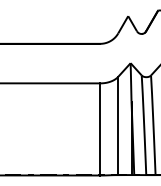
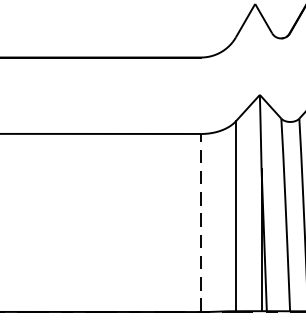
line: (100, 128) -> (201, 221), solid -> dashed

